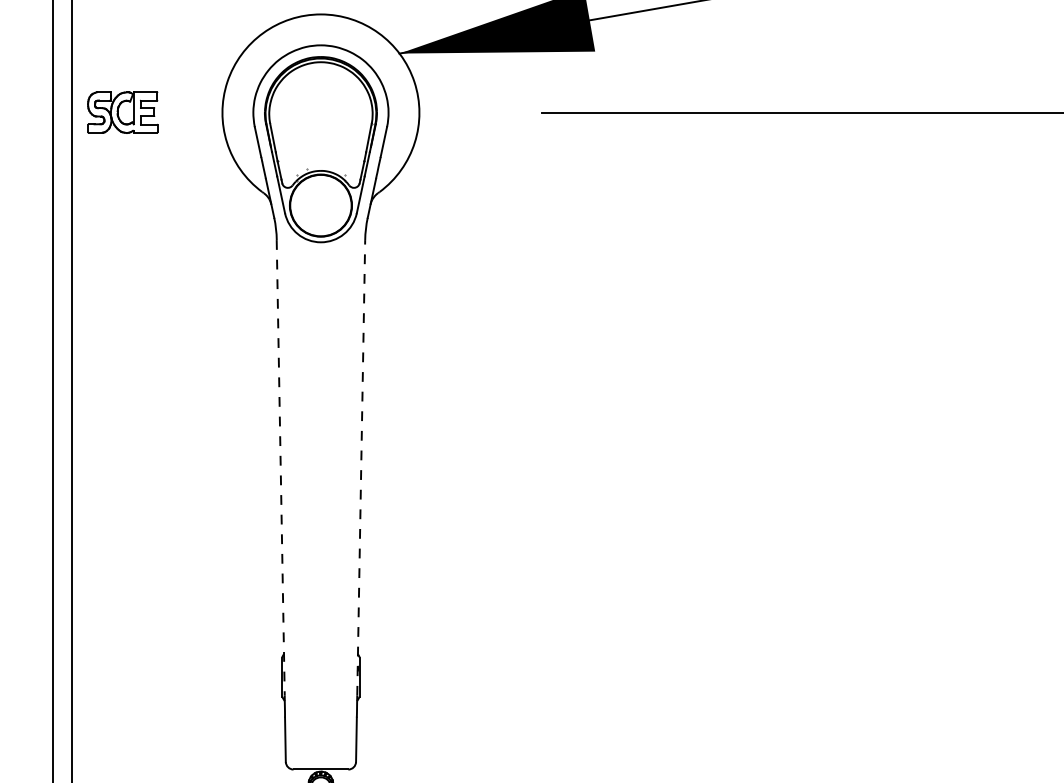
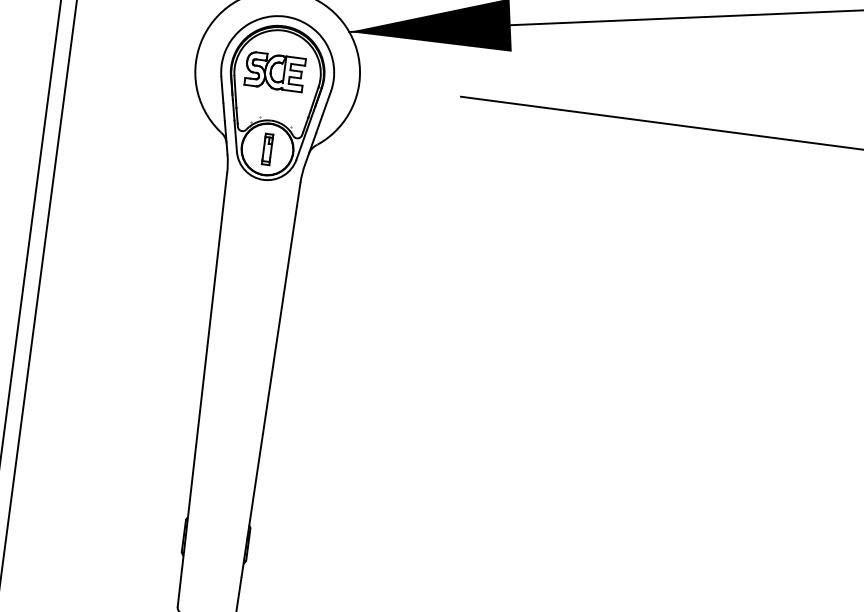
part: (122, 112) -> (274, 71), moved
part: (320, 205) -> (267, 149), added
line: (280, 467) -> (205, 362), dashed -> solid
line: (361, 467) -> (272, 371), dashed -> solid

